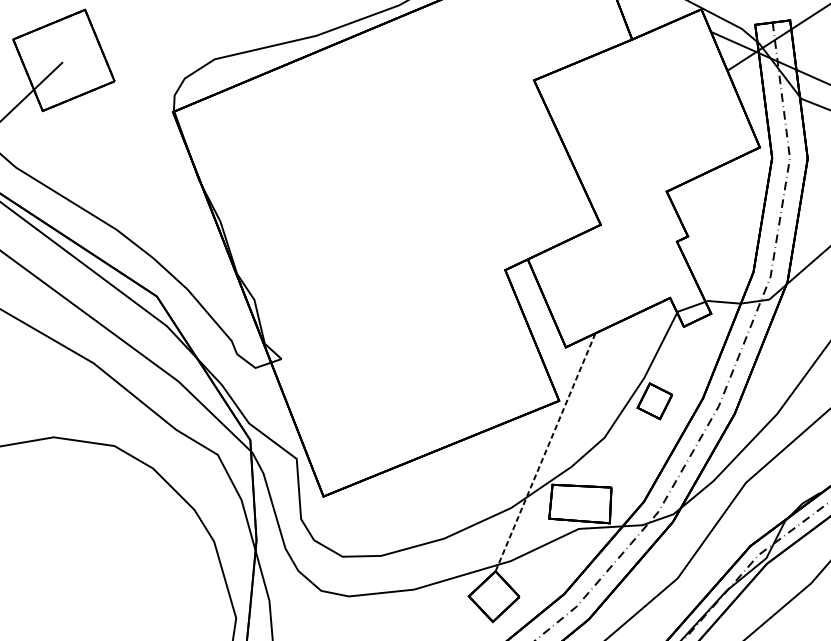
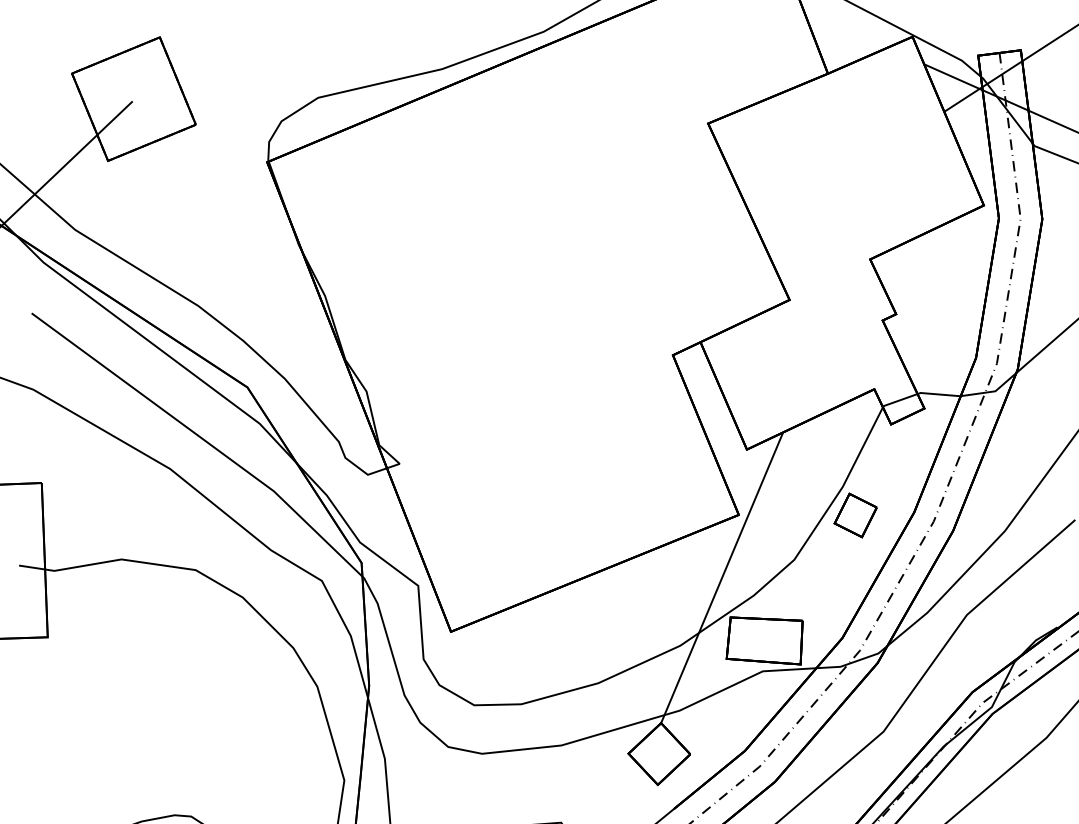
line: (545, 452) -> (722, 577), dashed -> solid

